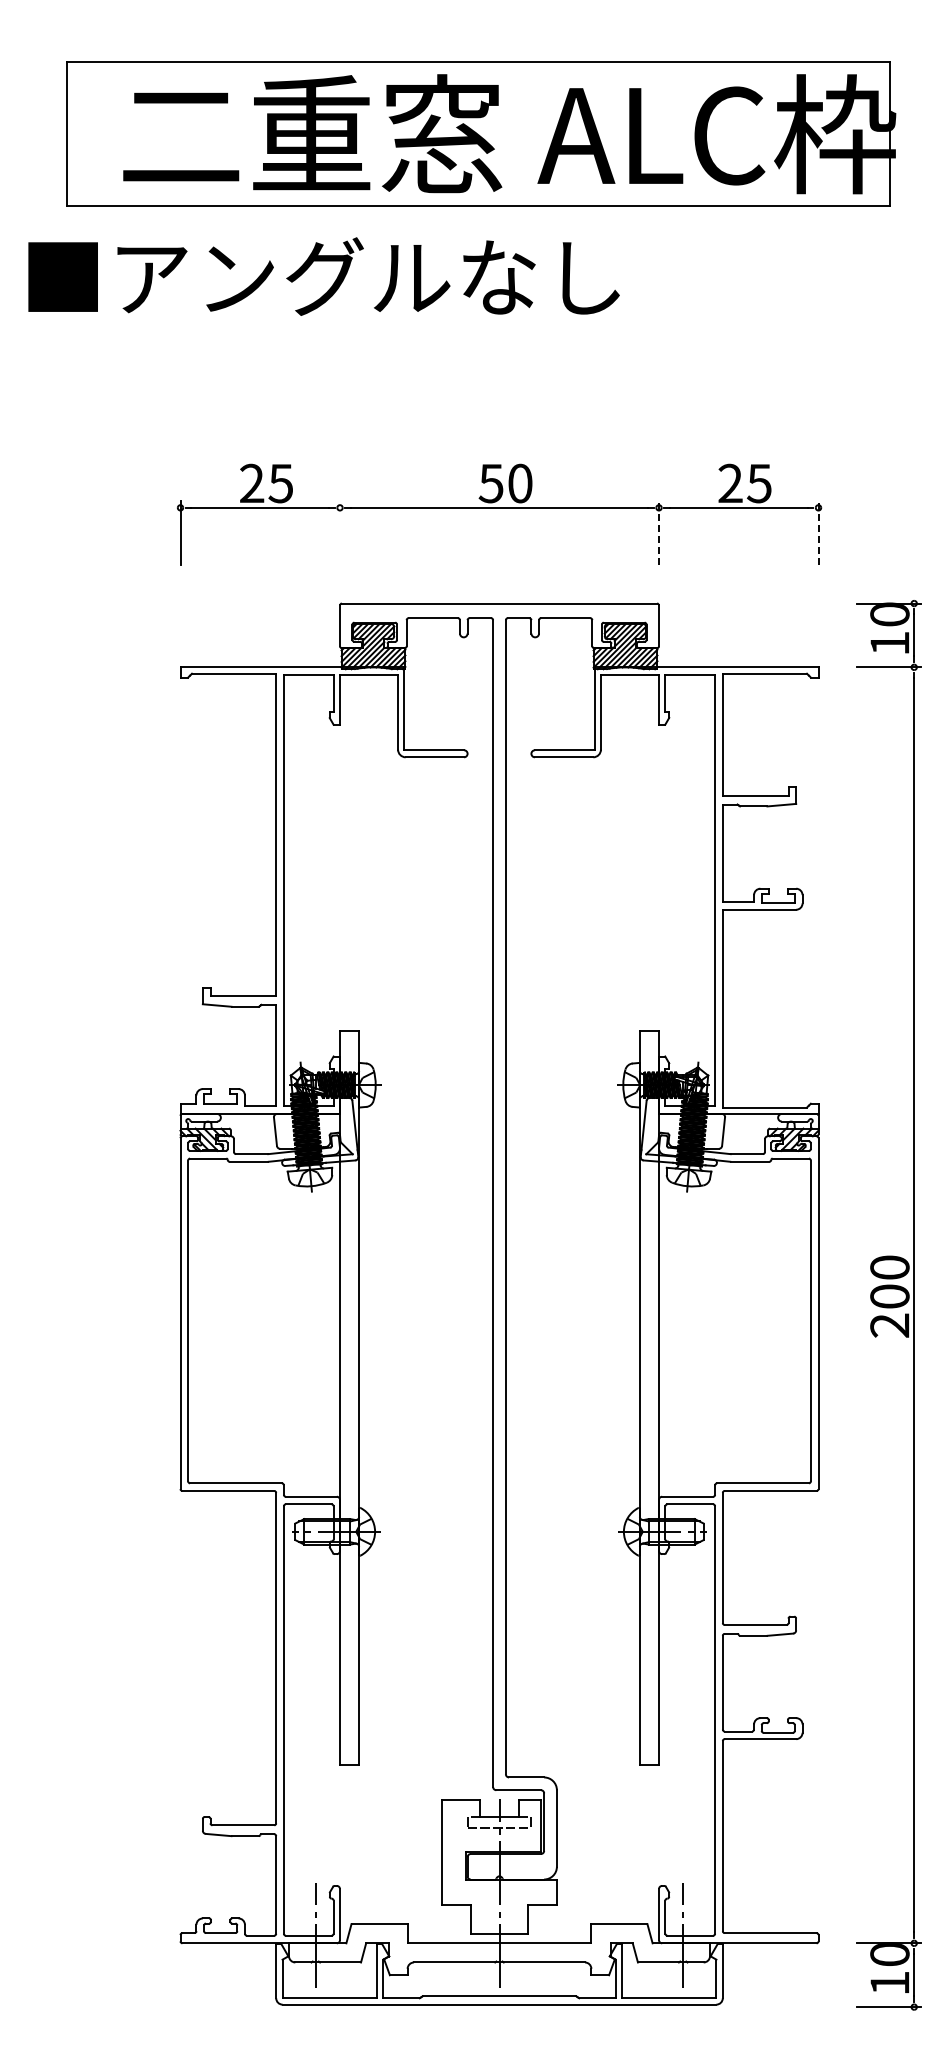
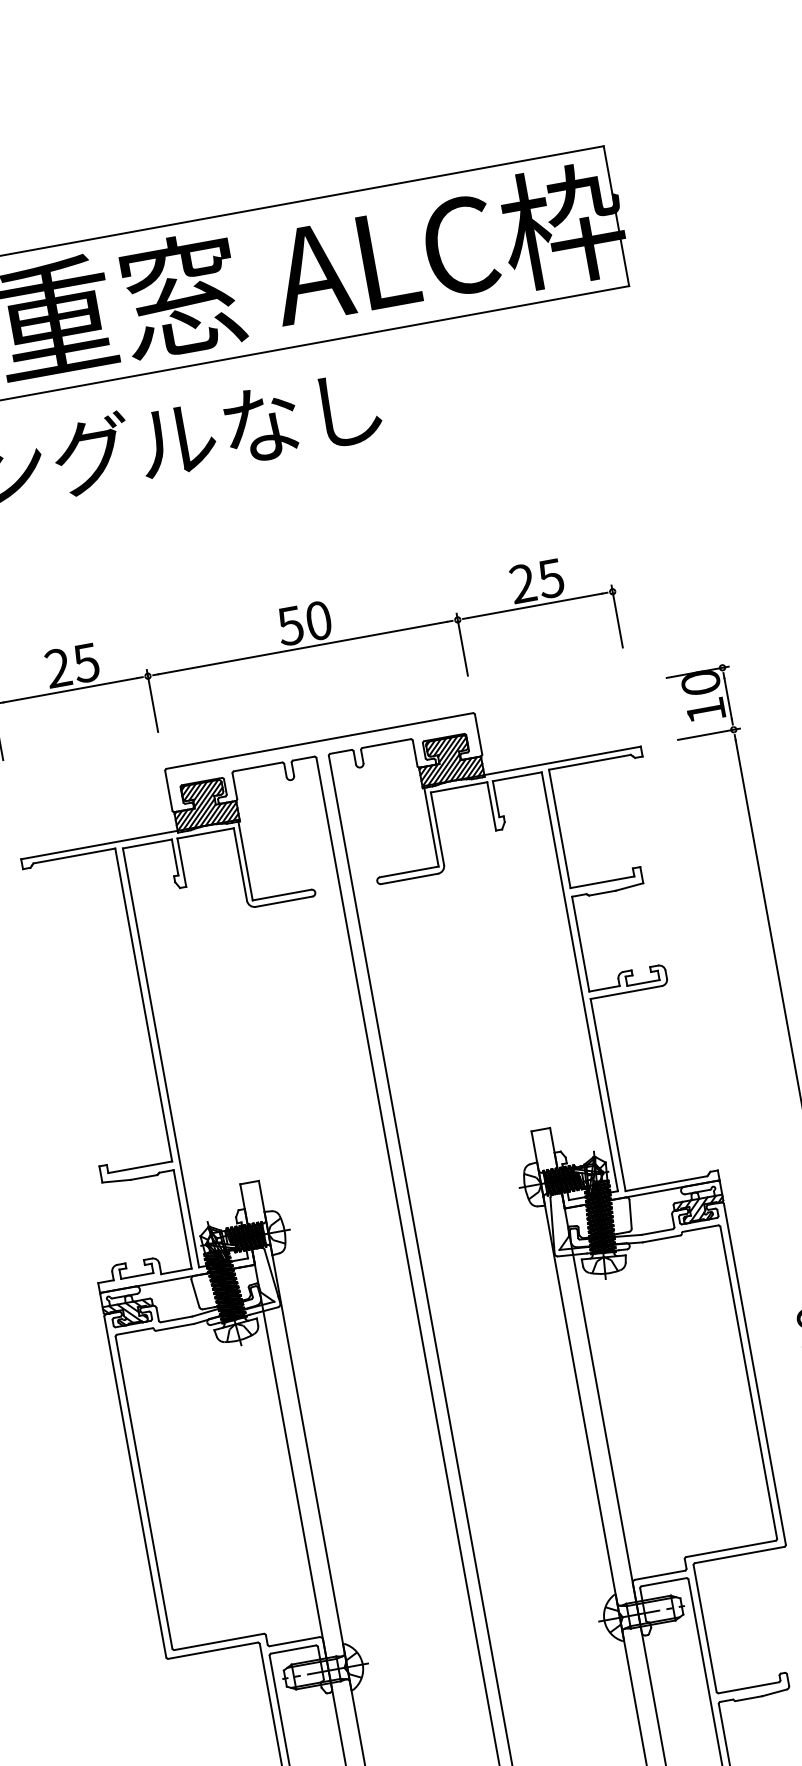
line: (340, 533) -> (152, 701), added
line: (659, 533) -> (462, 644), dashed -> solid
line: (818, 533) -> (617, 616), dashed -> solid

